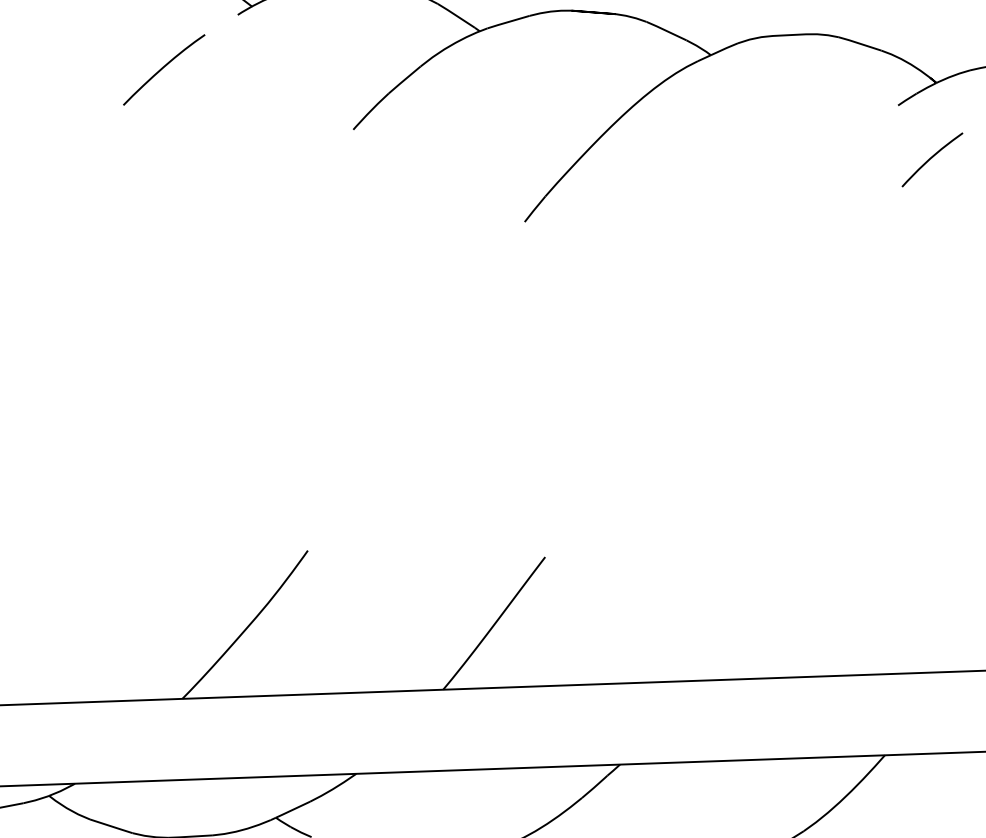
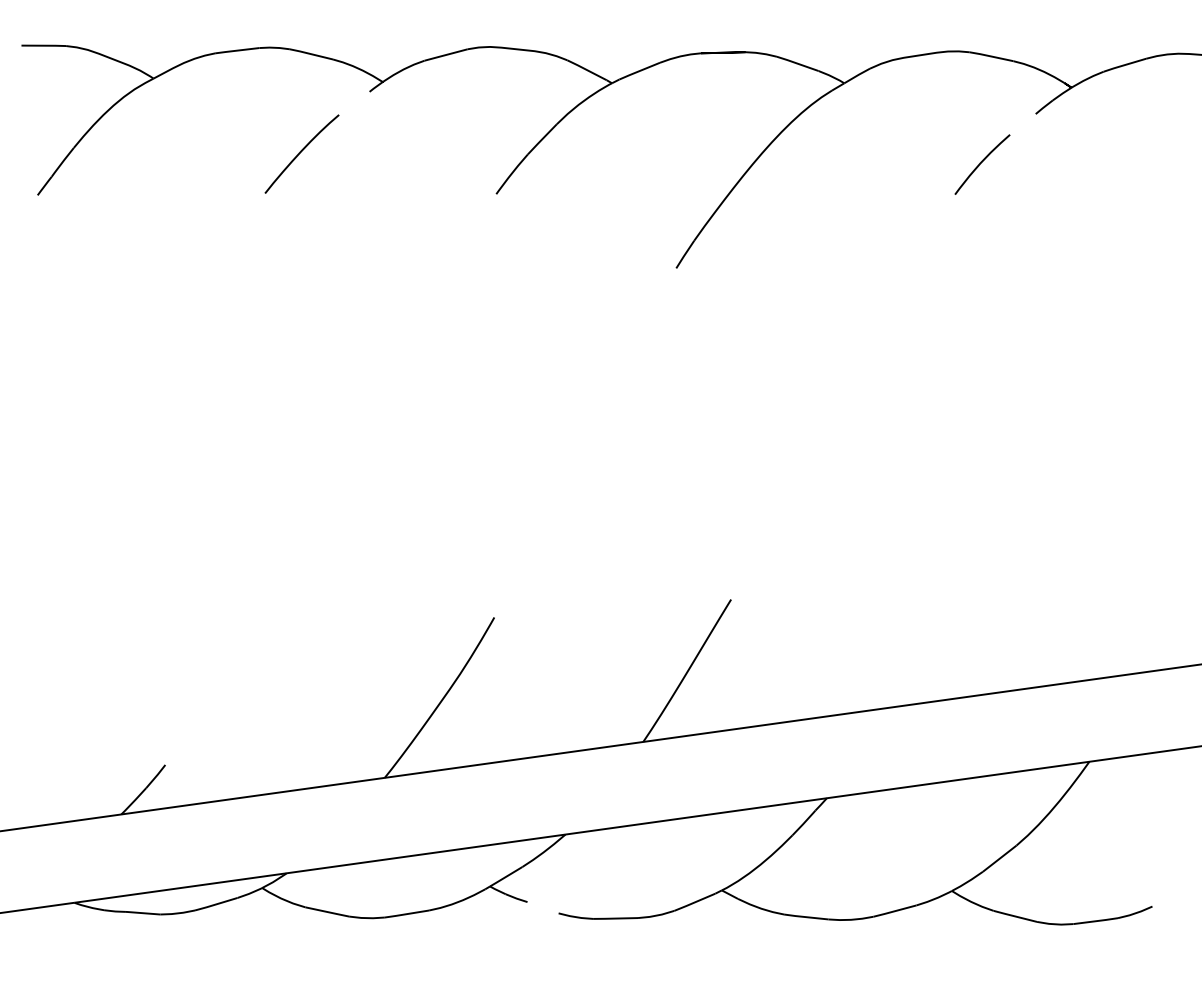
curve: (931, 158) -> (981, 163), moved

